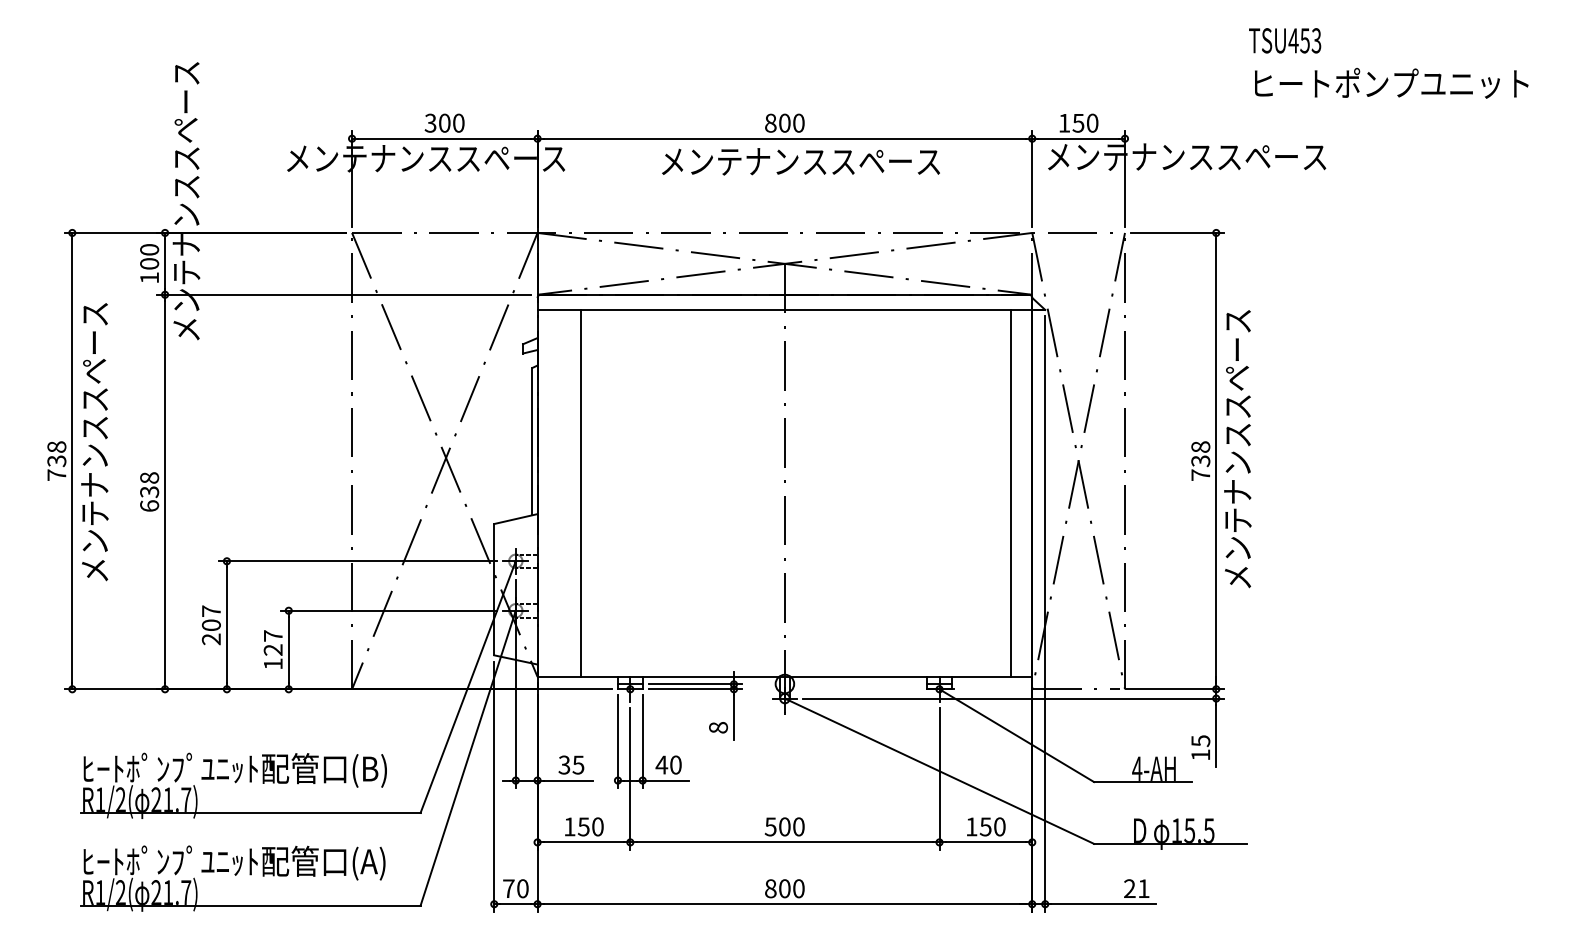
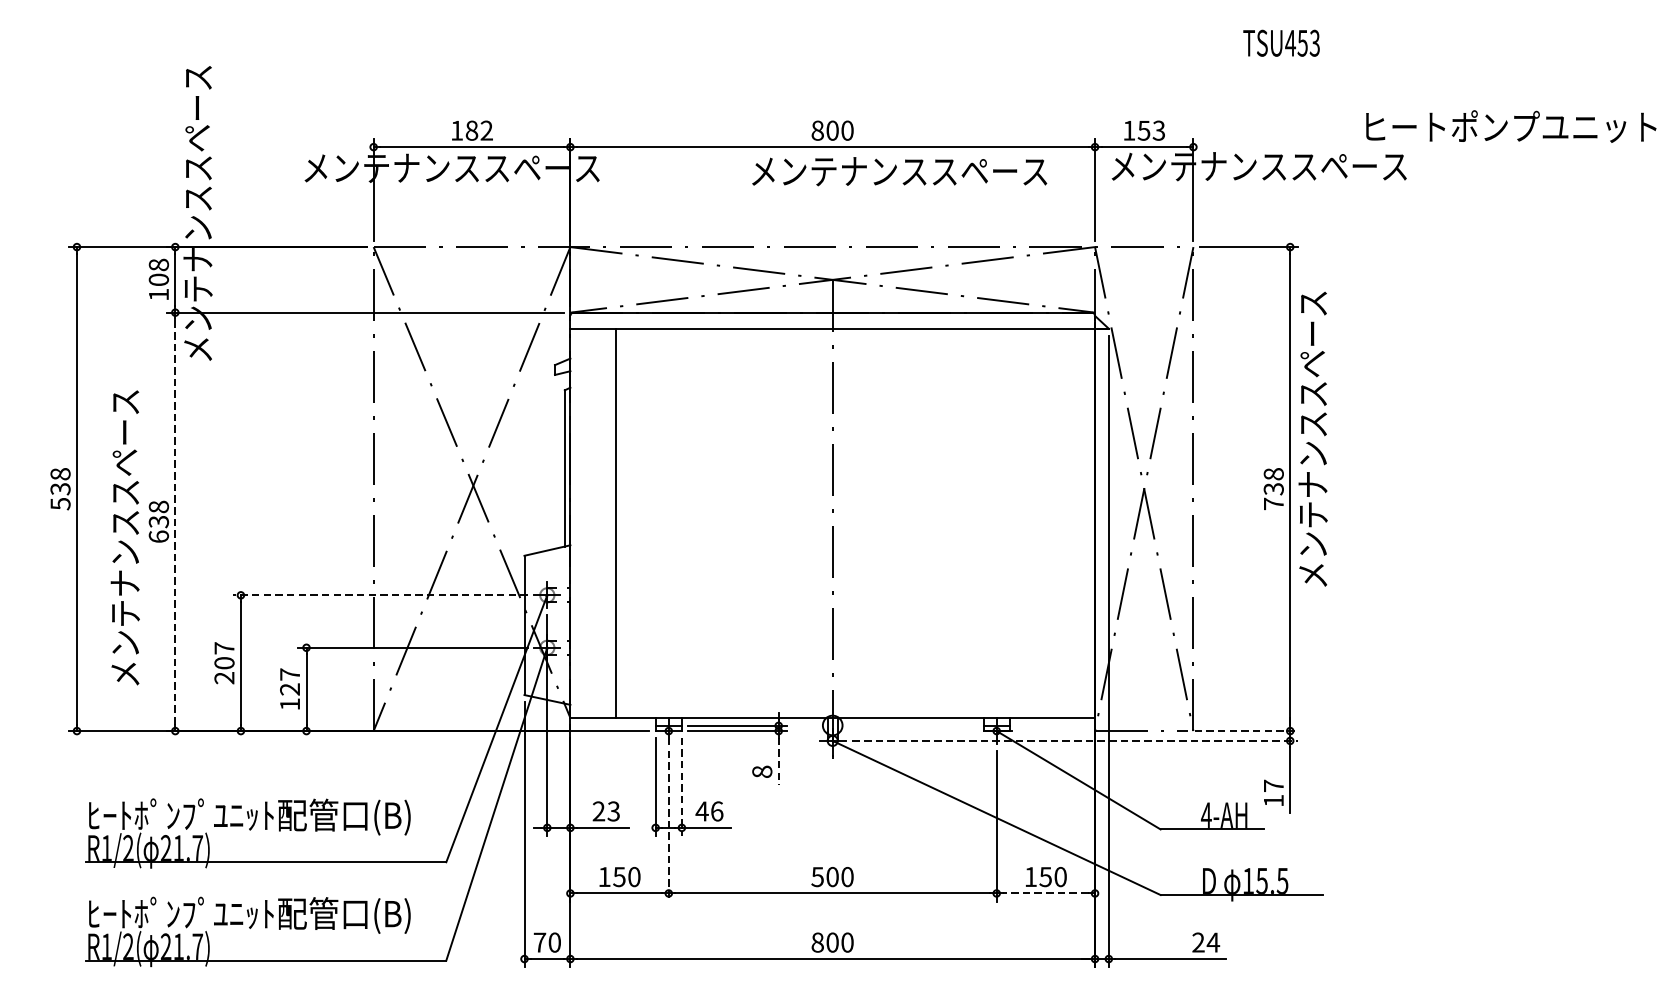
text: (1285, 40) -> (1281, 42), moved
text: (1391, 83) -> (1511, 126), moved
text: (444, 122) -> (471, 129), 300 -> 182
text: (1092, 122) -> (1158, 129), 150 -> 153
text: (800, 161) -> (899, 171), moved
text: (149, 249) -> (158, 264), 100 -> 108
text: (94, 442) -> (124, 538), moved
text: (1237, 449) -> (1312, 439), moved
text: (56, 475) -> (60, 504), 738 -> 538
line: (165, 491) -> (175, 521), solid -> dashed
line: (1010, 493) -> (1071, 523), removed
line: (357, 561) -> (379, 595), solid -> dashed
line: (1175, 689) -> (1246, 731), solid -> dashed
line: (1014, 698) -> (1076, 740), solid -> dashed
line: (733, 718) -> (778, 762), solid -> dashed
text: (1200, 740) -> (1273, 785), 15 -> 17
line: (642, 742) -> (681, 787), solid -> dashed
text: (571, 764) -> (606, 810), 35 -> 23
text: (675, 764) -> (716, 810), 40 -> 46
line: (630, 779) -> (668, 826), solid -> dashed
line: (985, 842) -> (1045, 893), solid -> dashed
text: (373, 863) -> (396, 915), ﾋｰﾄﾎﾟﾝﾌﾟﾕﾆｯﾄ配管口(A) -> ﾋｰﾄﾎﾟﾝﾌﾟﾕﾆｯﾄ配管口(B)
text: (1143, 888) -> (1213, 942), 21 -> 24

